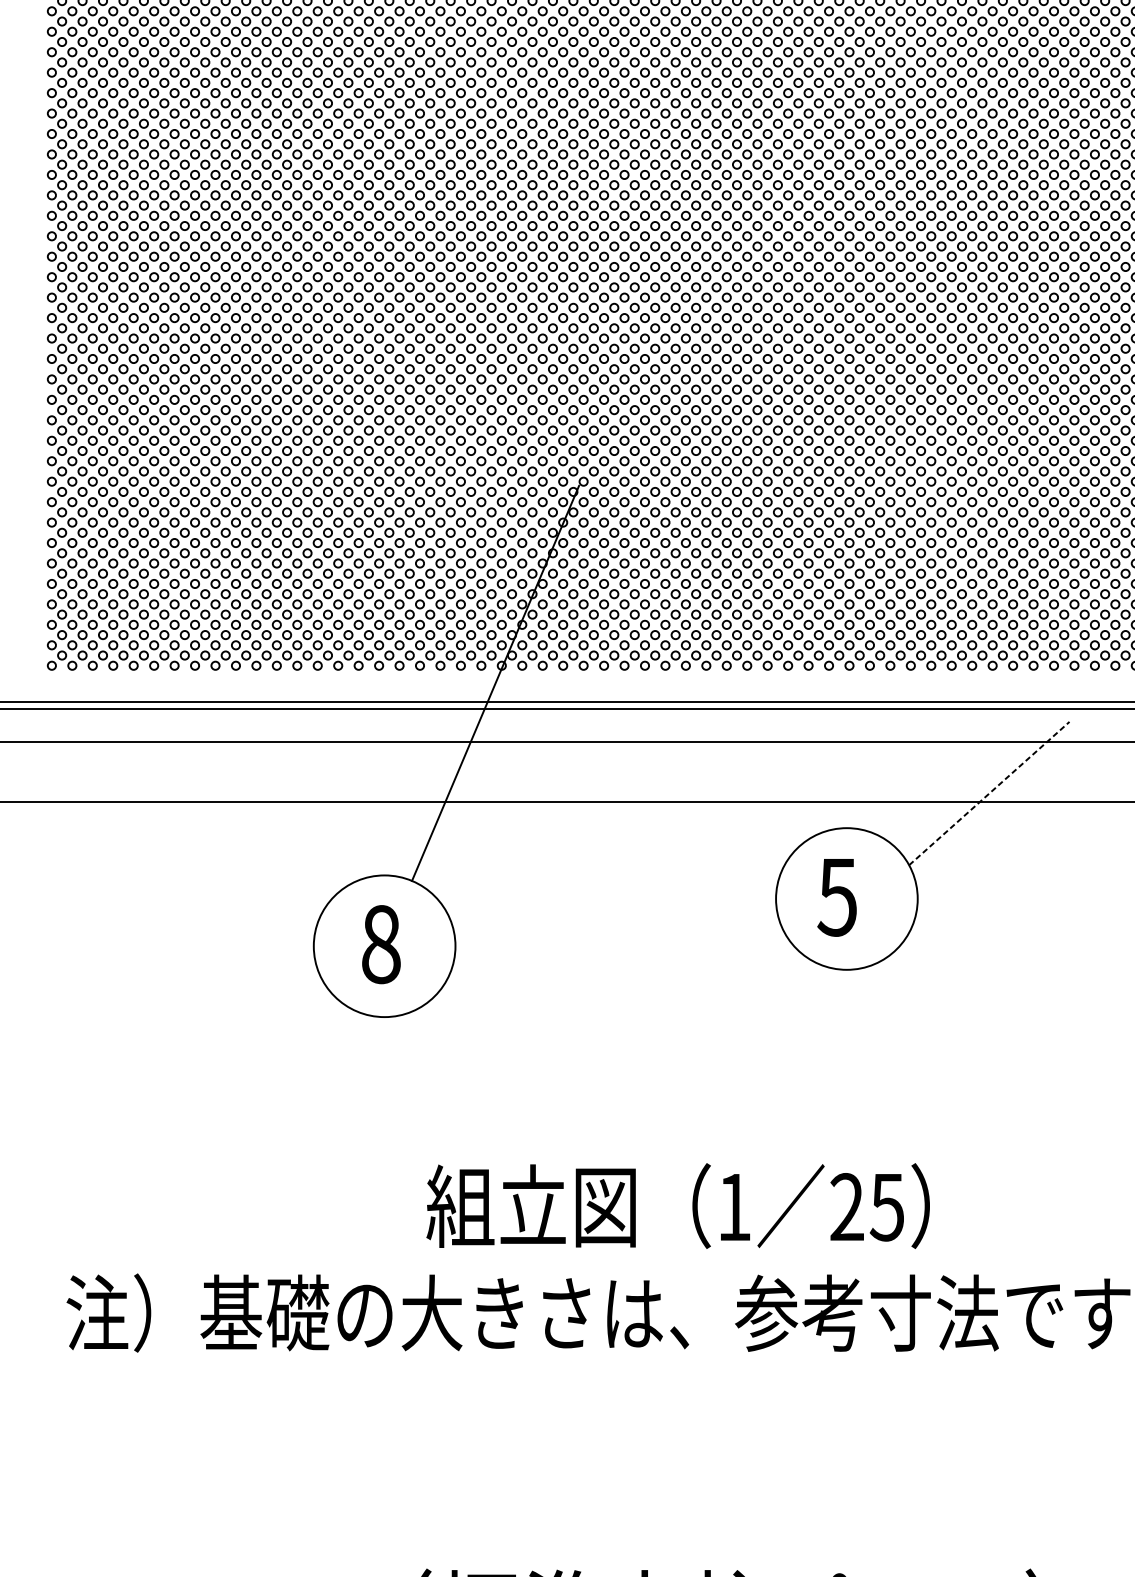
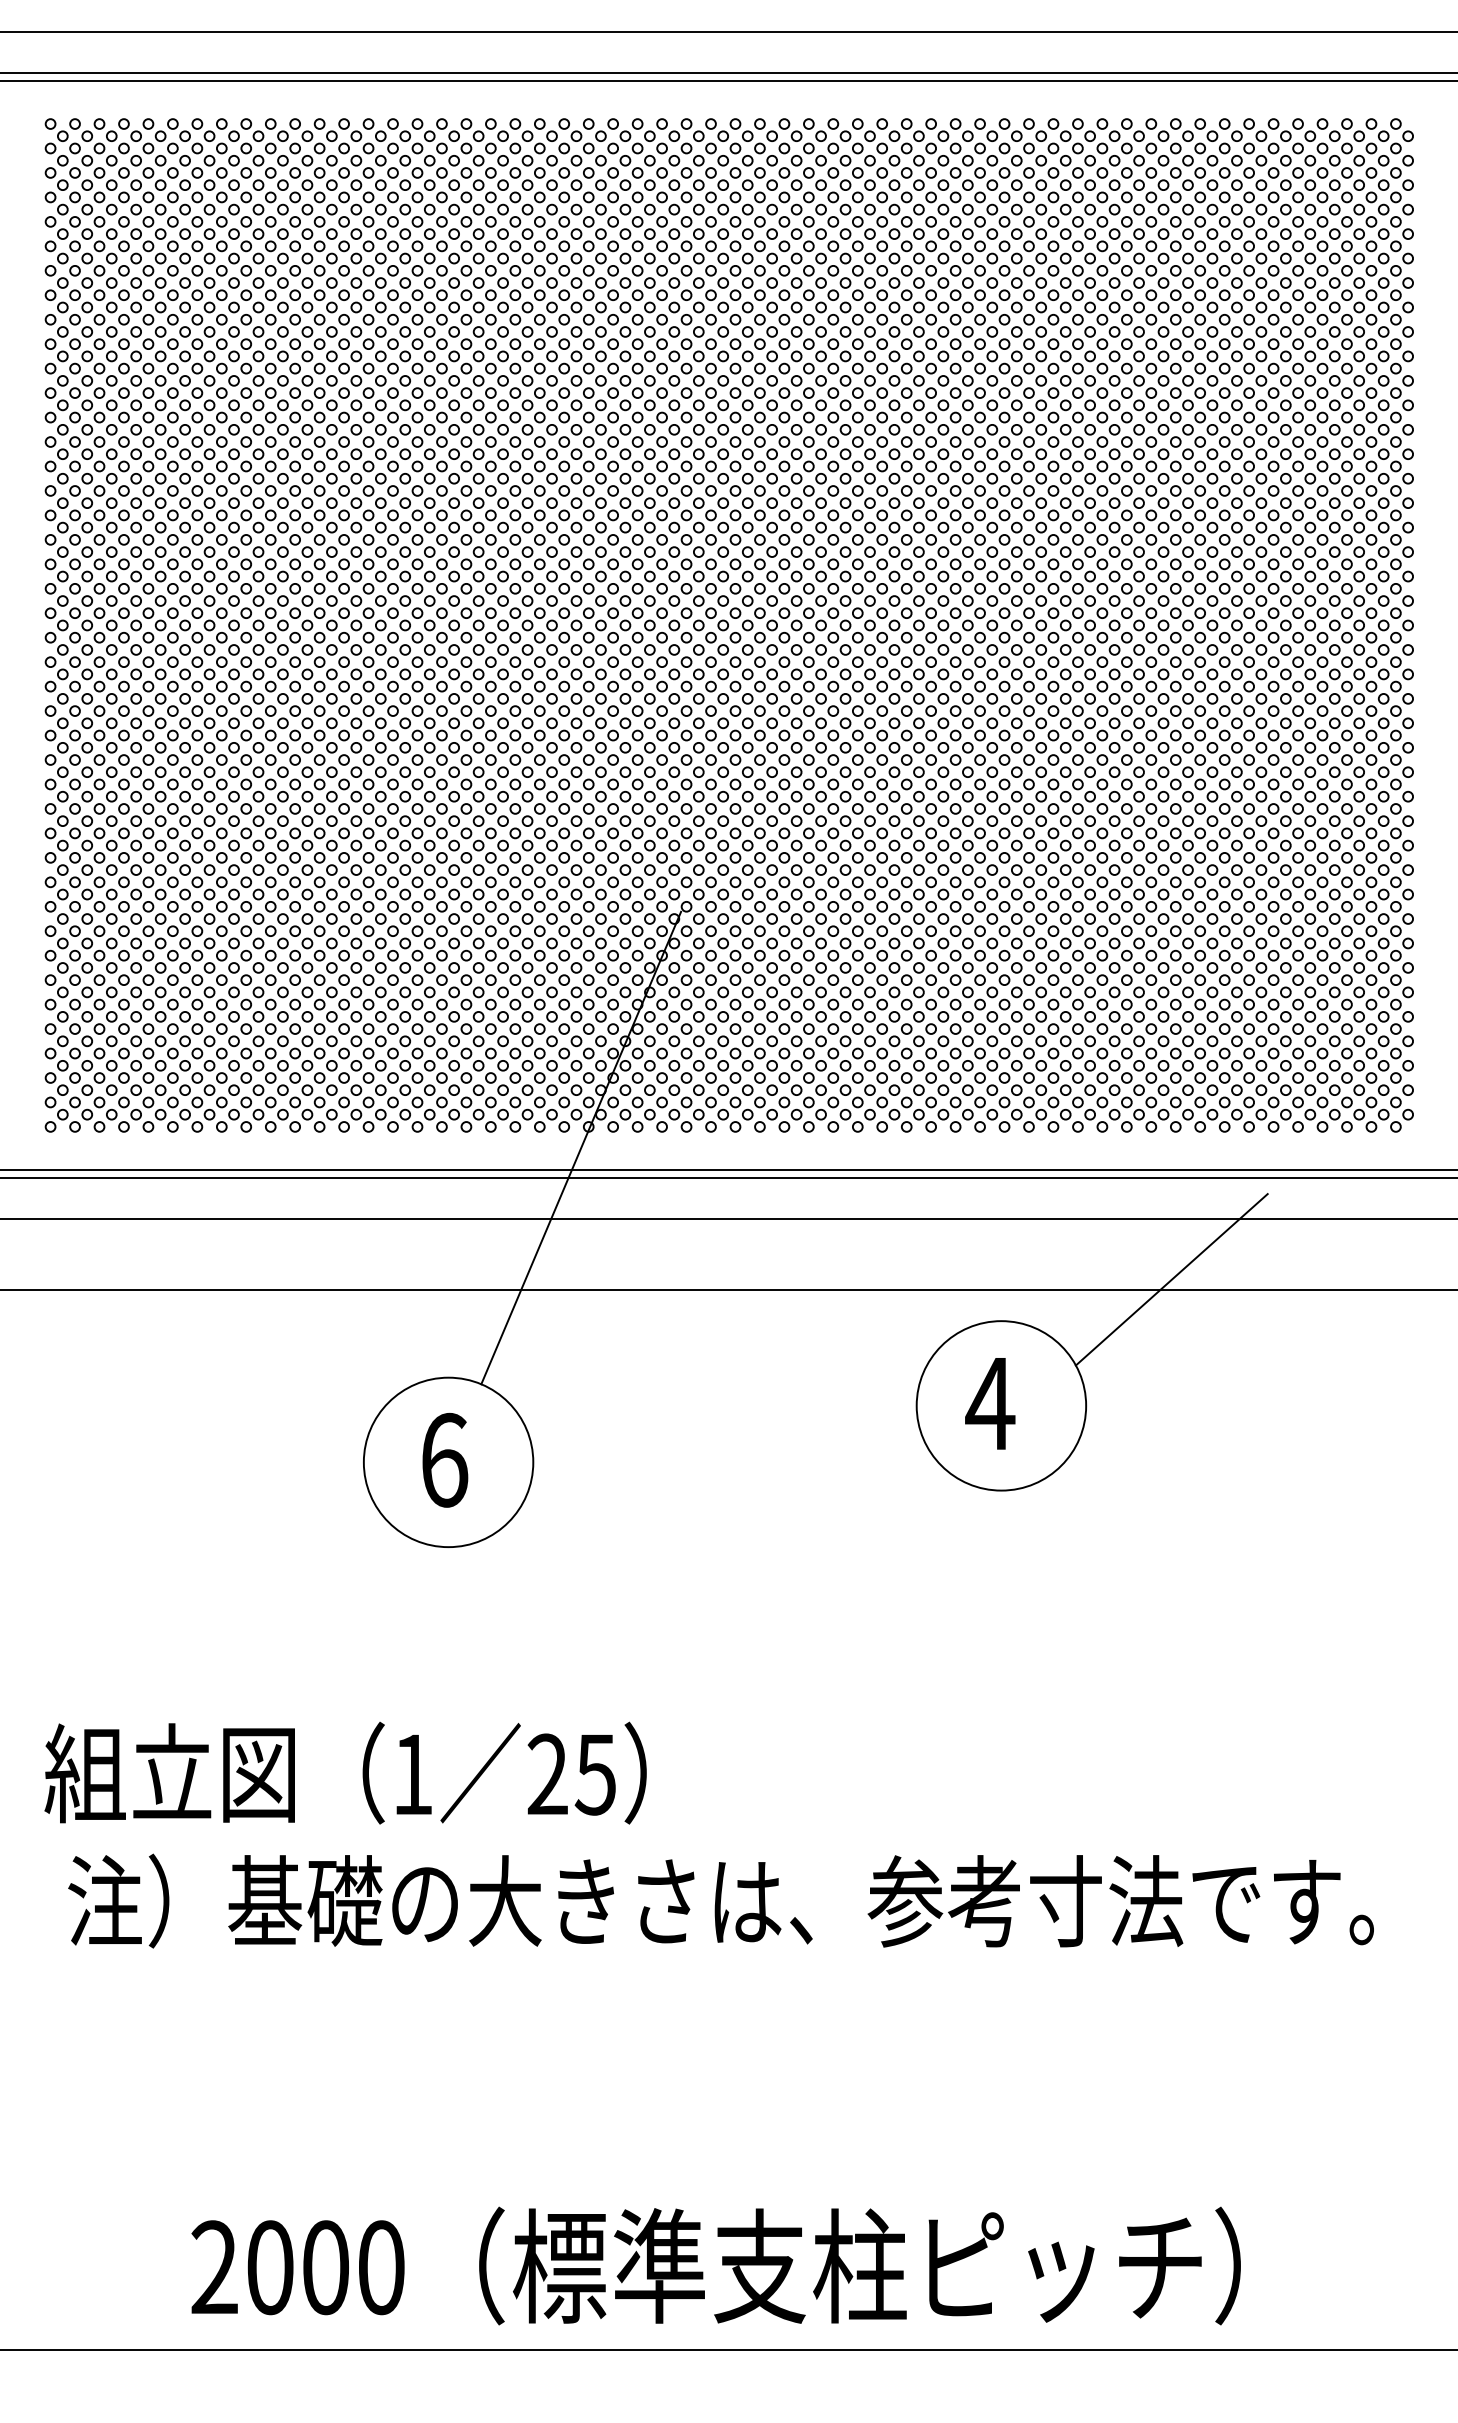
line: (989, 793) -> (1171, 1279), dashed -> solid
text: (837, 897) -> (990, 1404), 5 -> 4
text: (381, 943) -> (444, 1459), 8 -> 6
text: (678, 1205) -> (345, 1772), moved

